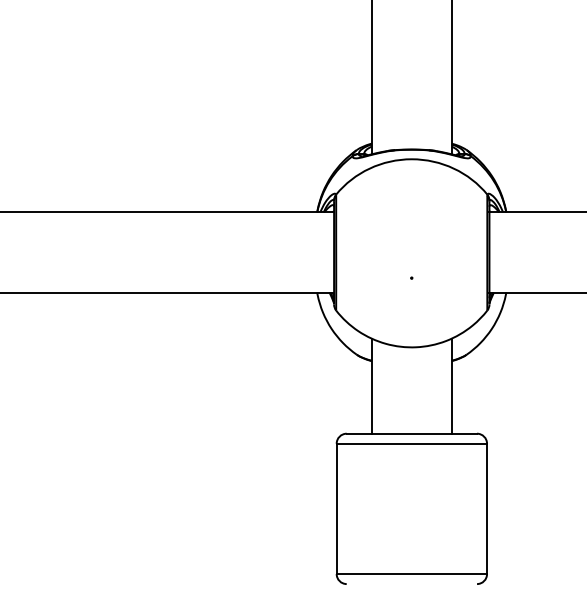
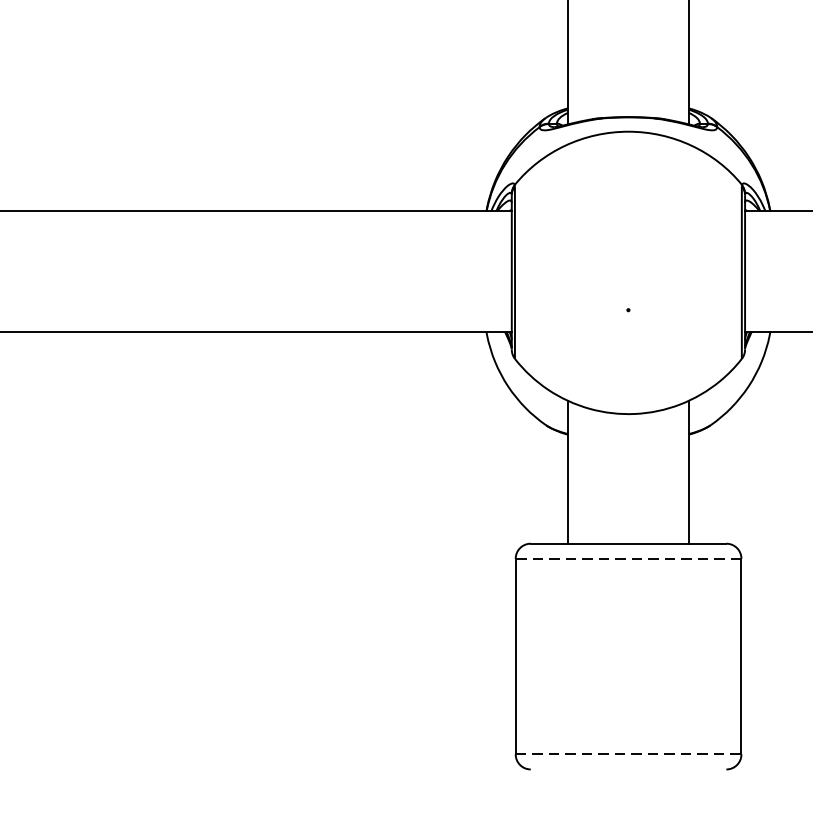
line: (411, 443) -> (628, 558), solid -> dashed
line: (412, 574) -> (629, 755), solid -> dashed

